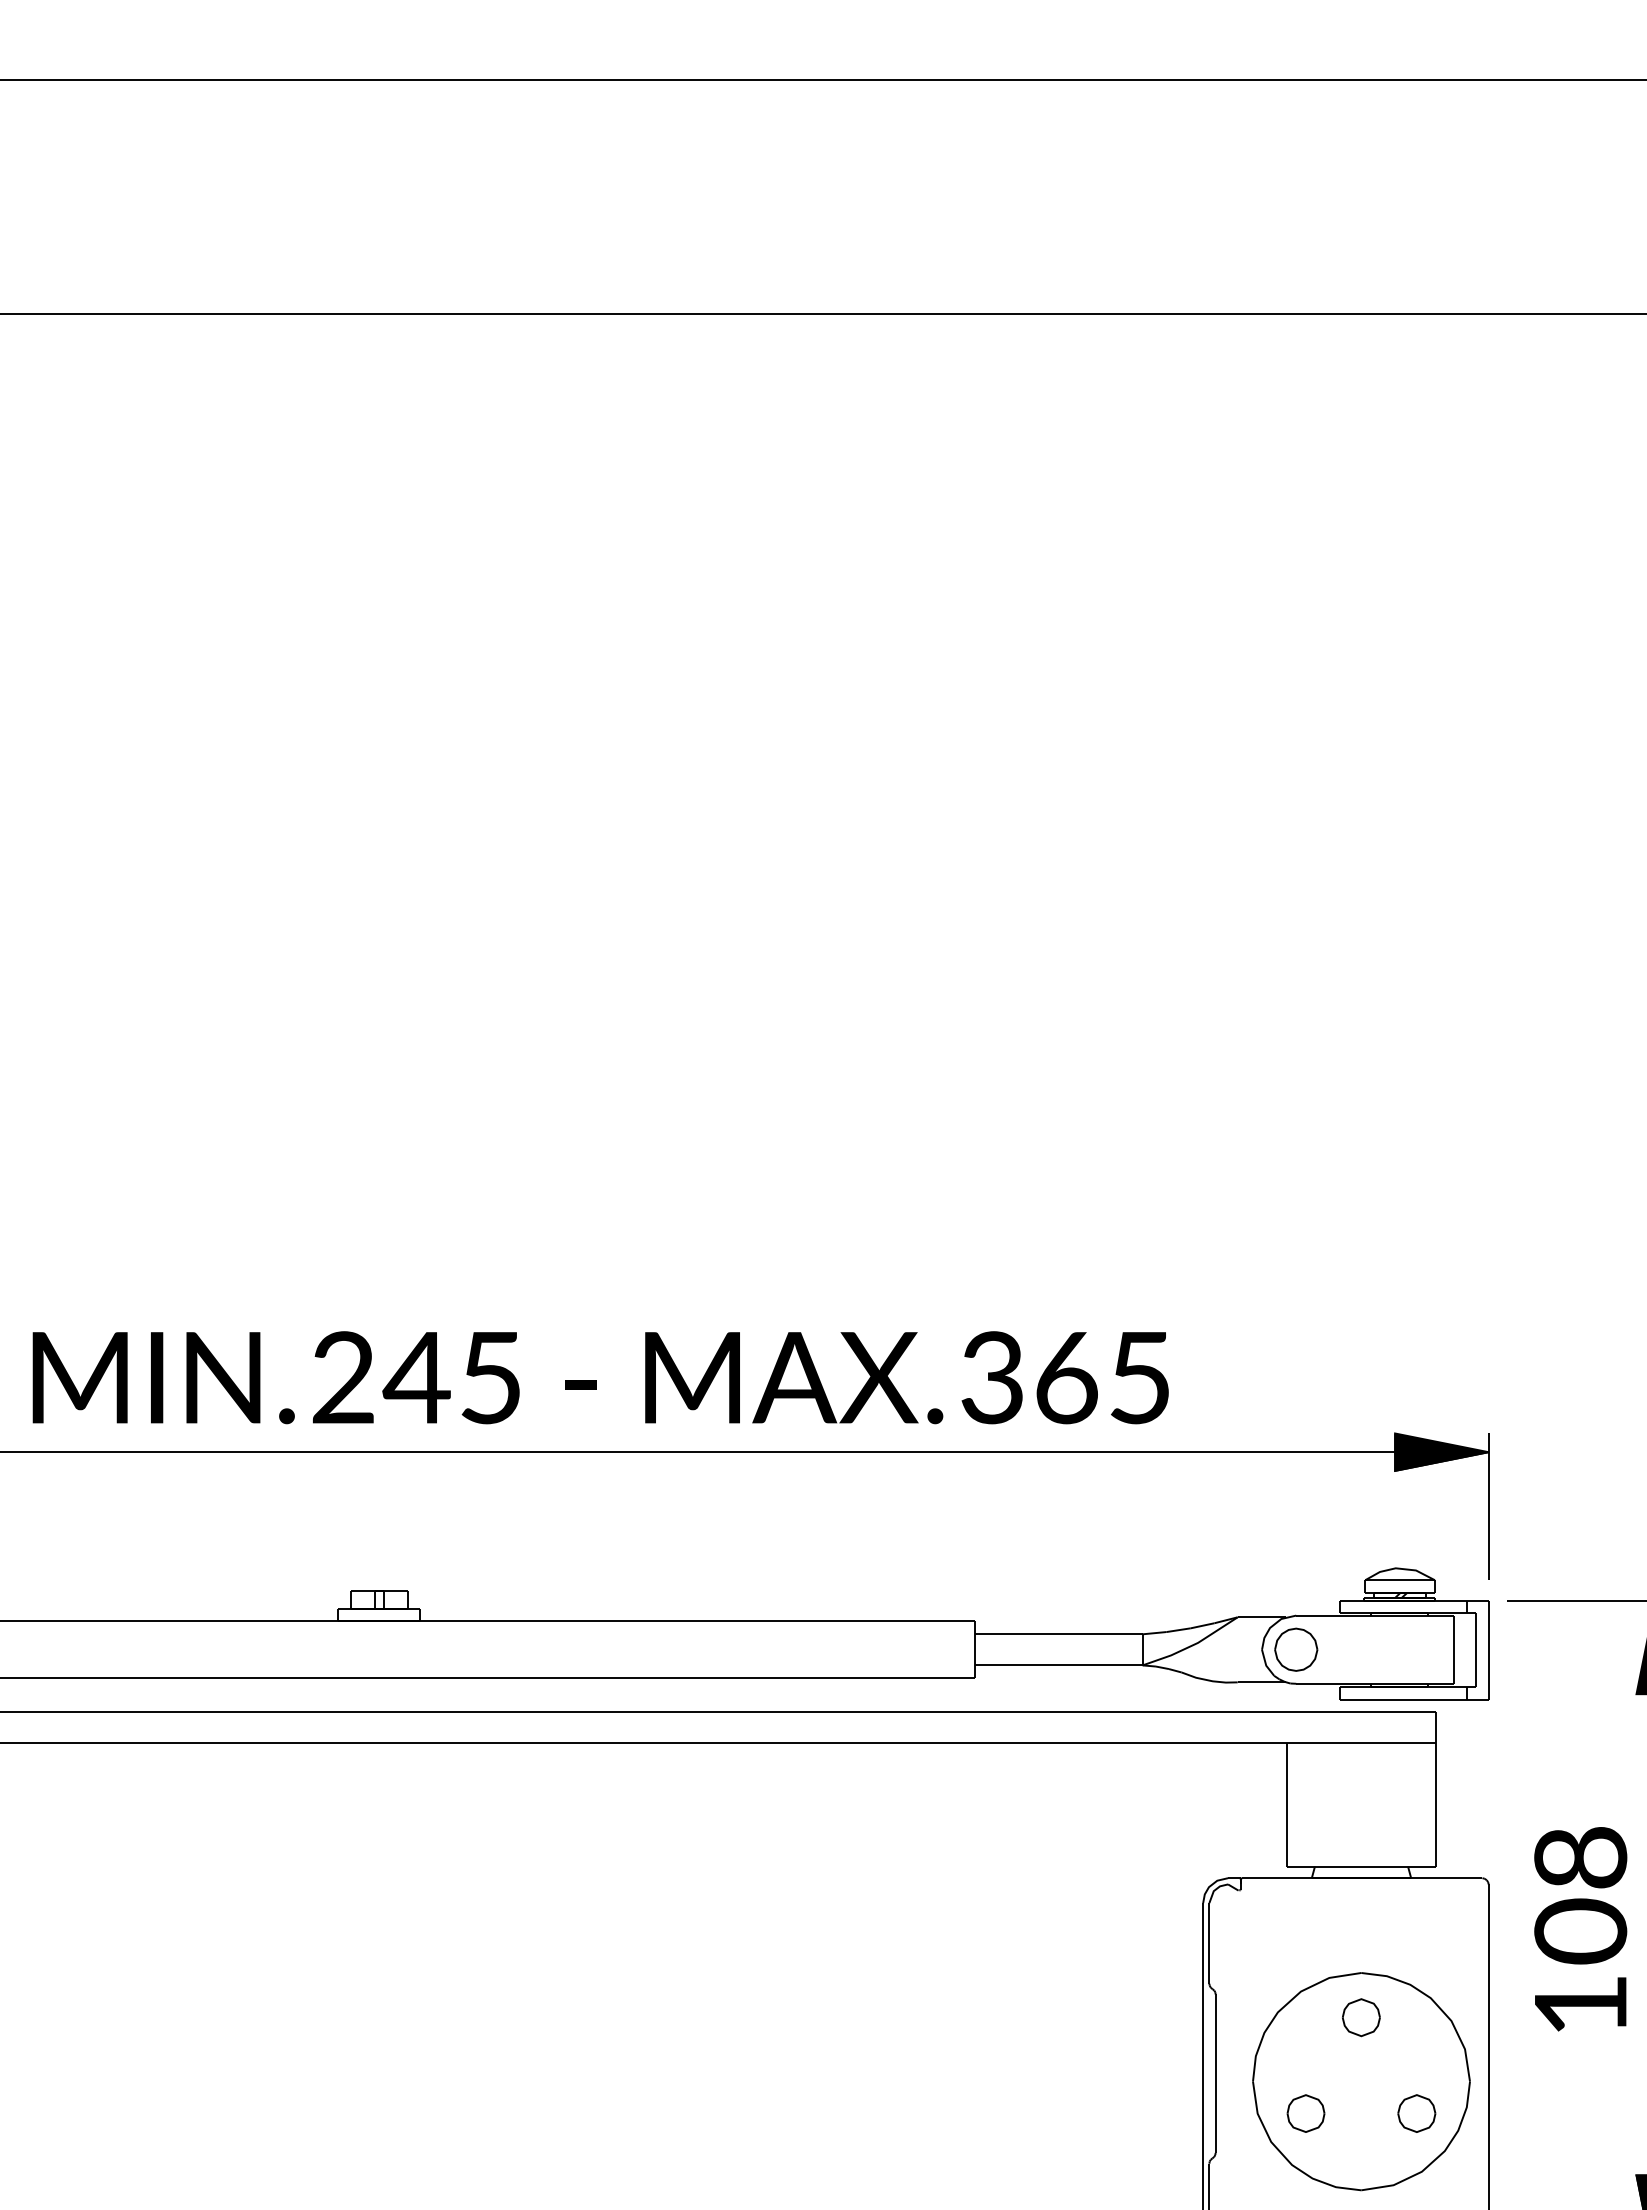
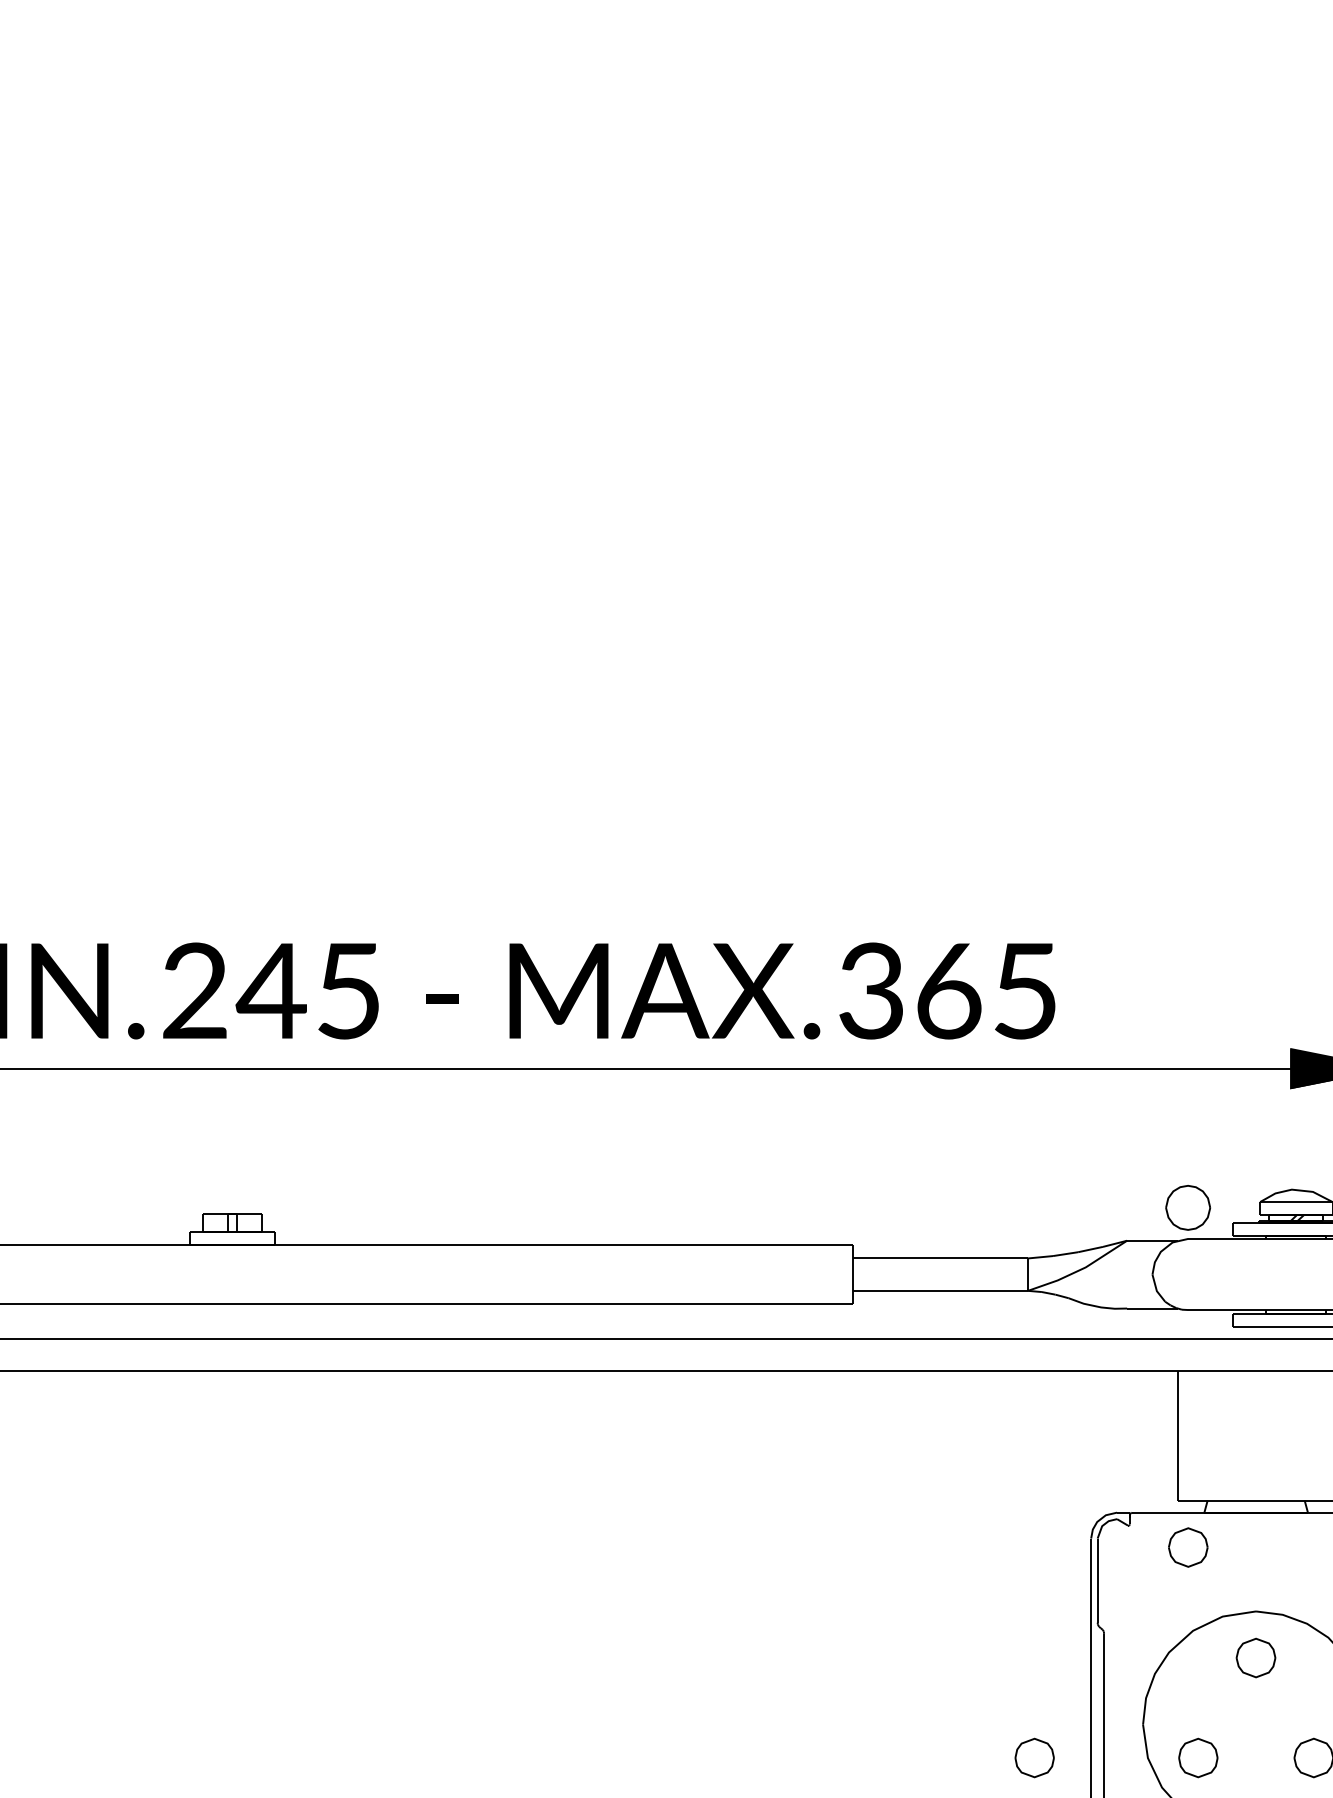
part: (1296, 1649) -> (1188, 1207), moved
part: (1296, 1911) -> (1188, 1547), added
part: (1148, 2113) -> (1034, 1757), added

